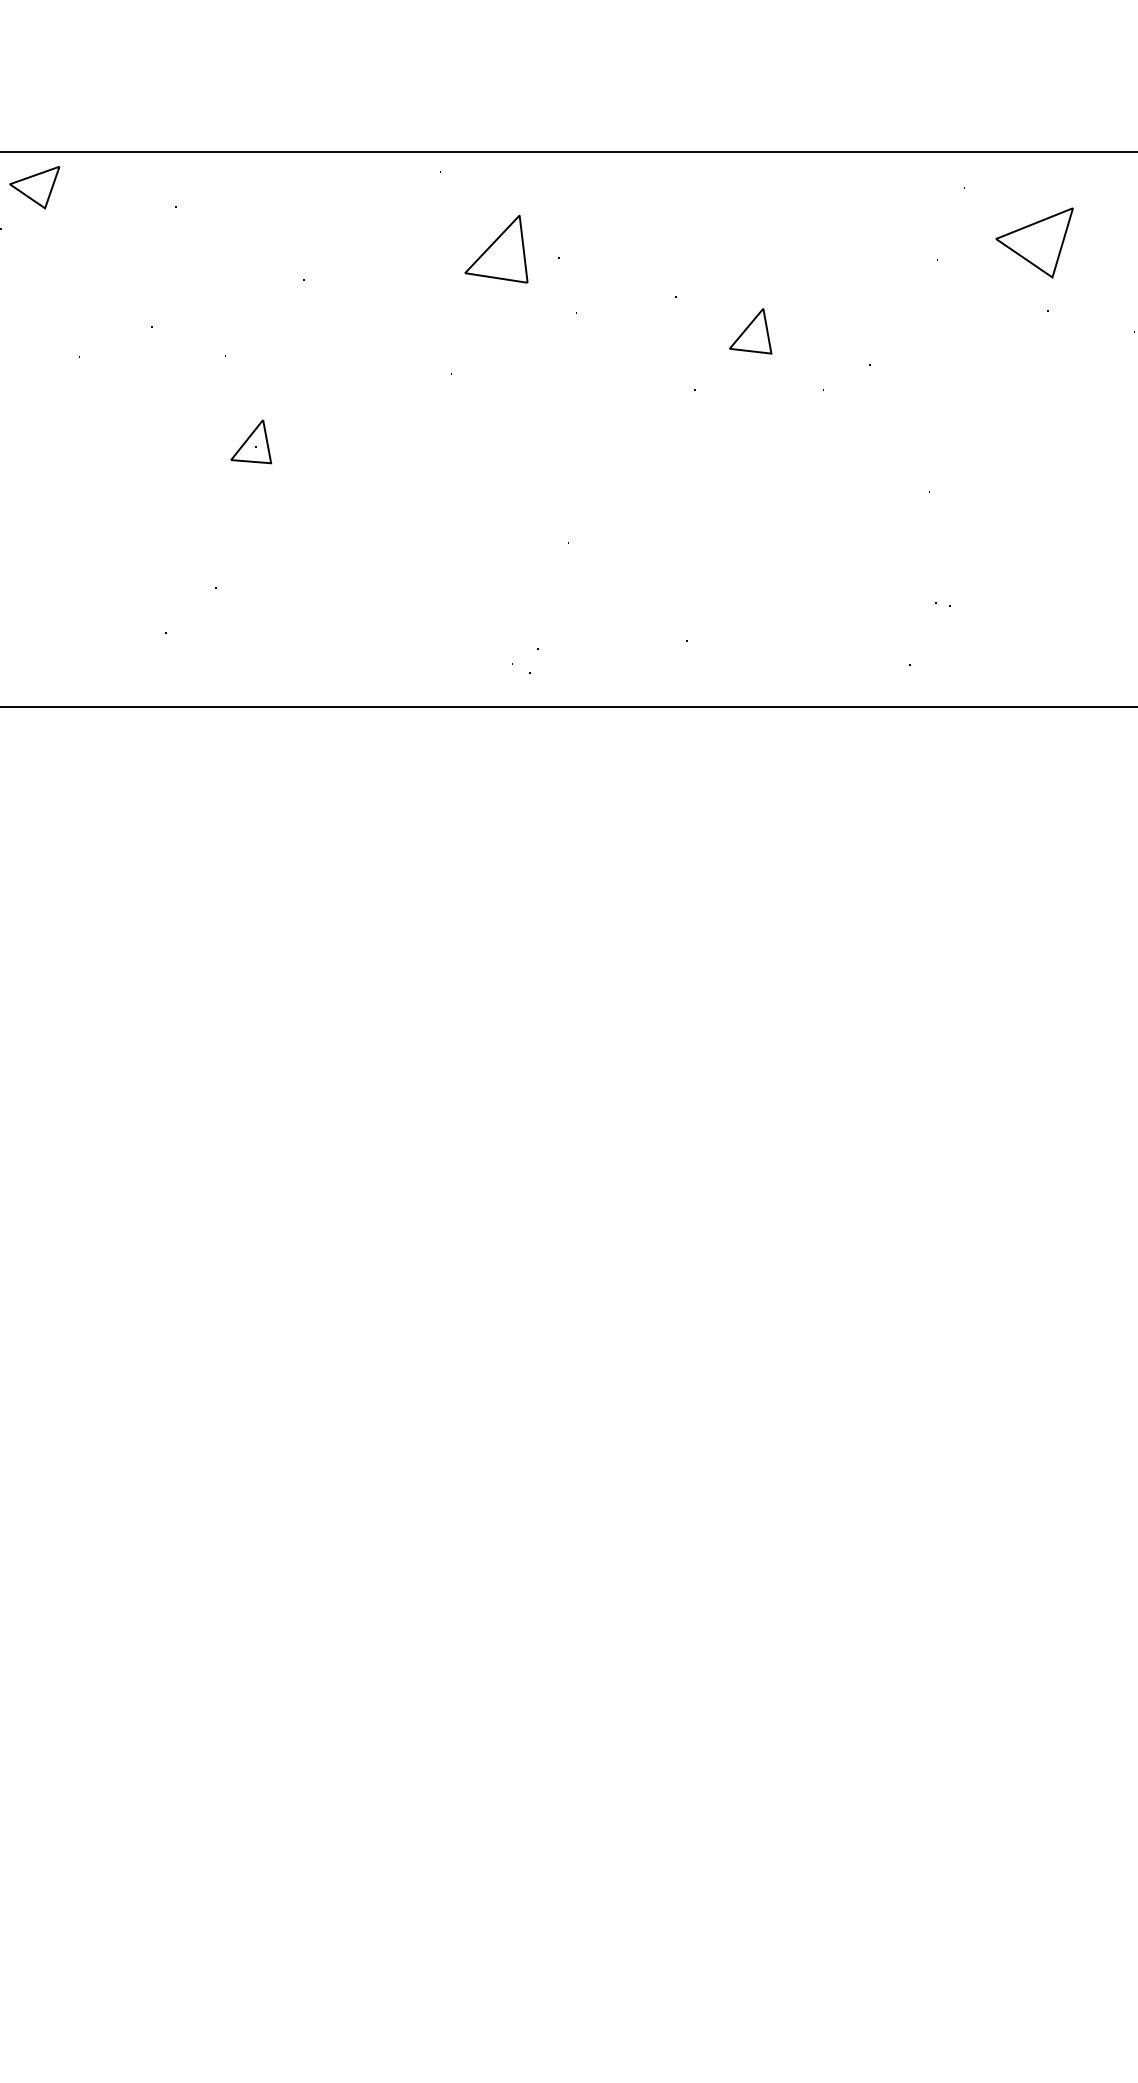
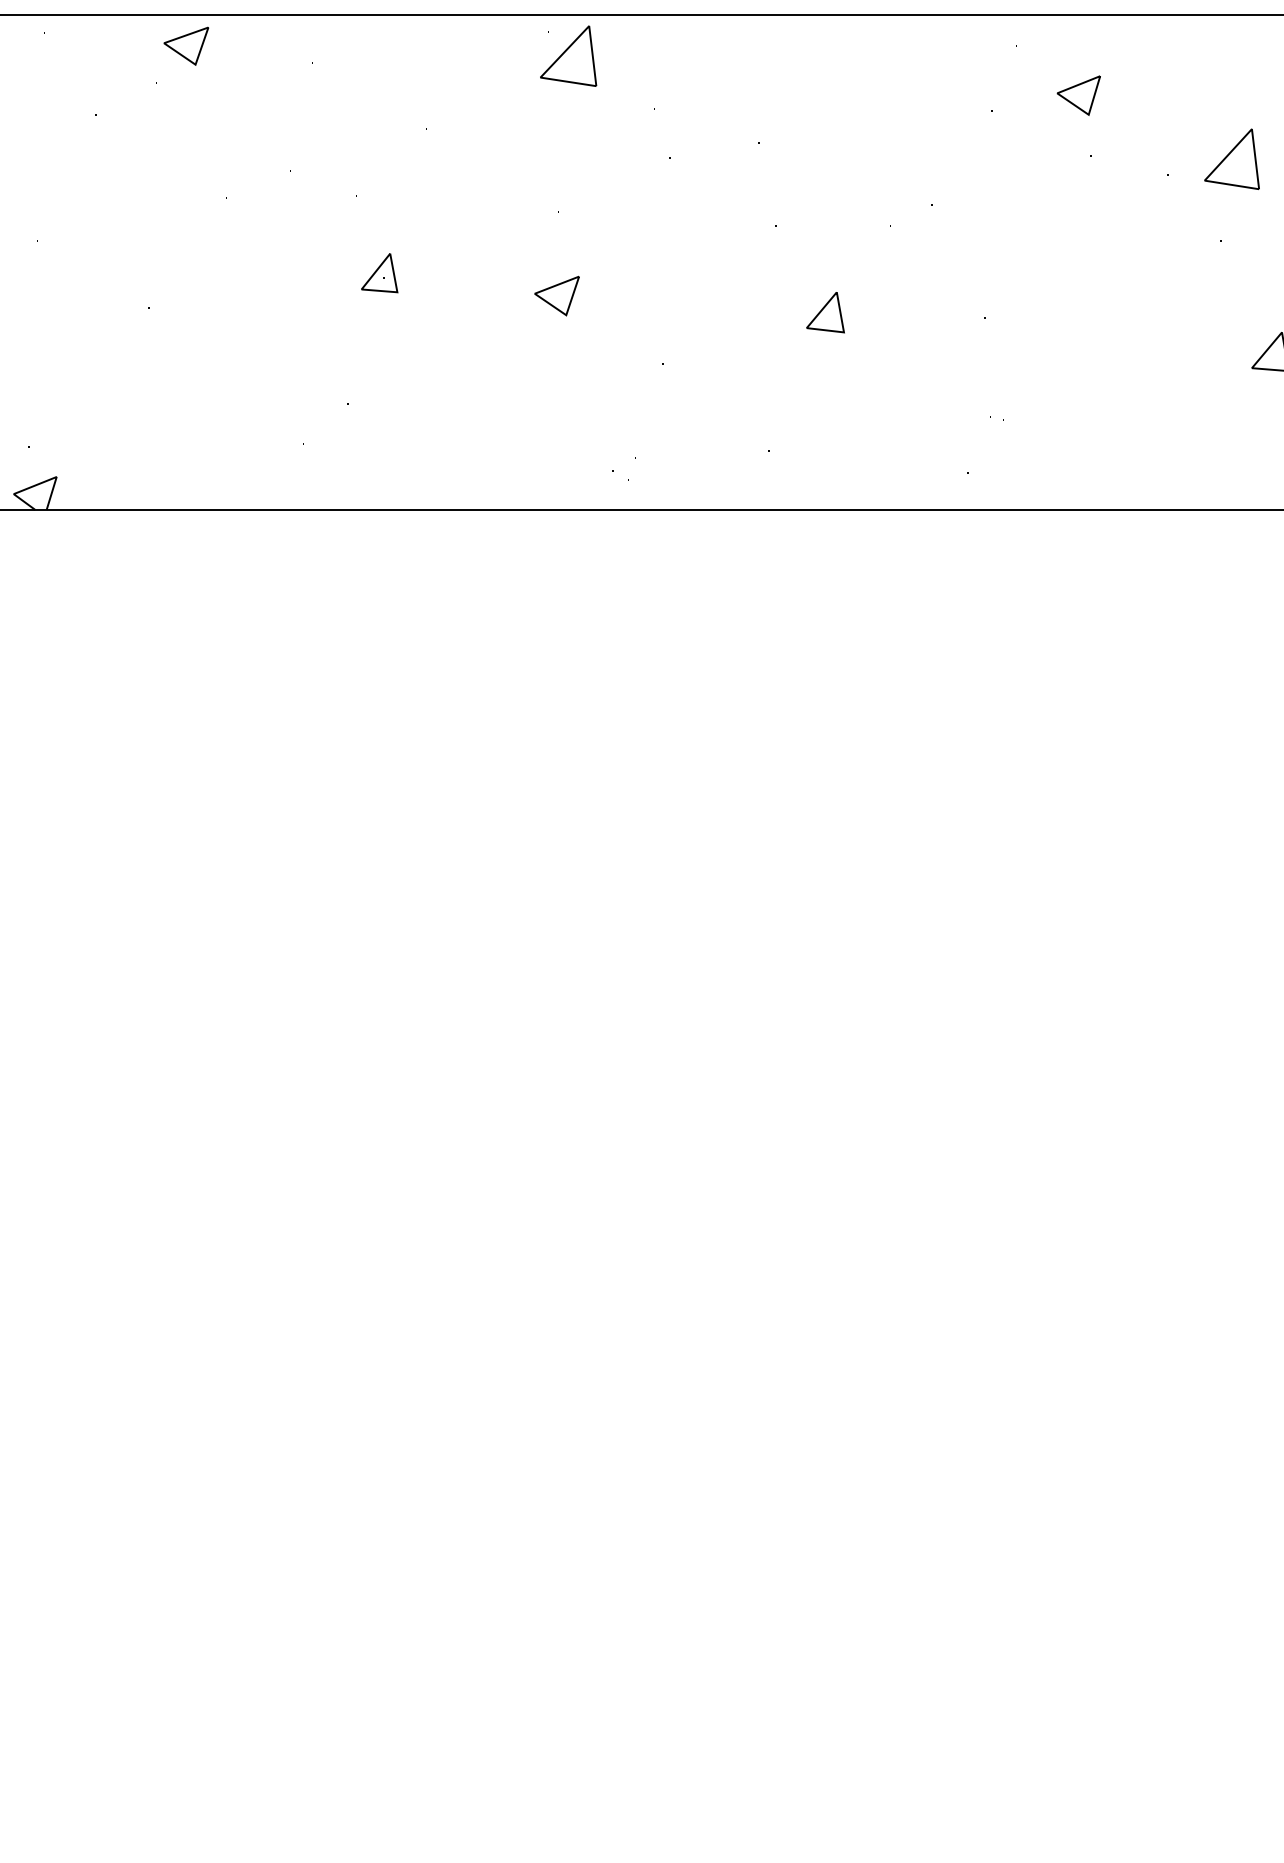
part: (1034, 242) -> (1078, 95), size x0.62
part: (496, 248) -> (568, 55), moved
part: (750, 331) -> (825, 312), moved
part: (449, 466) -> (556, 295), added

